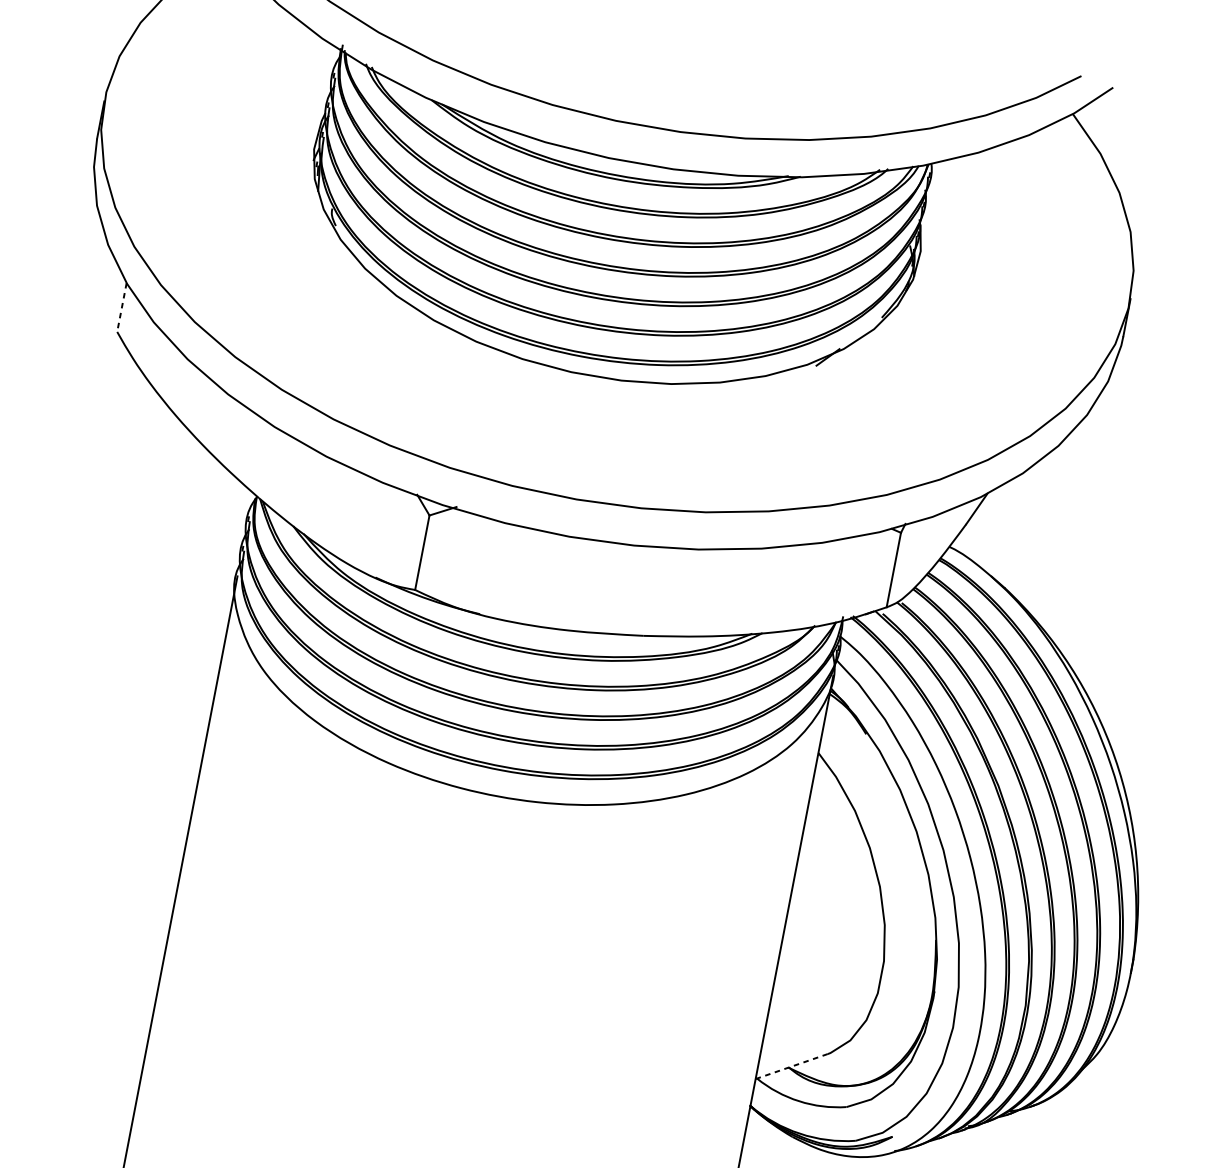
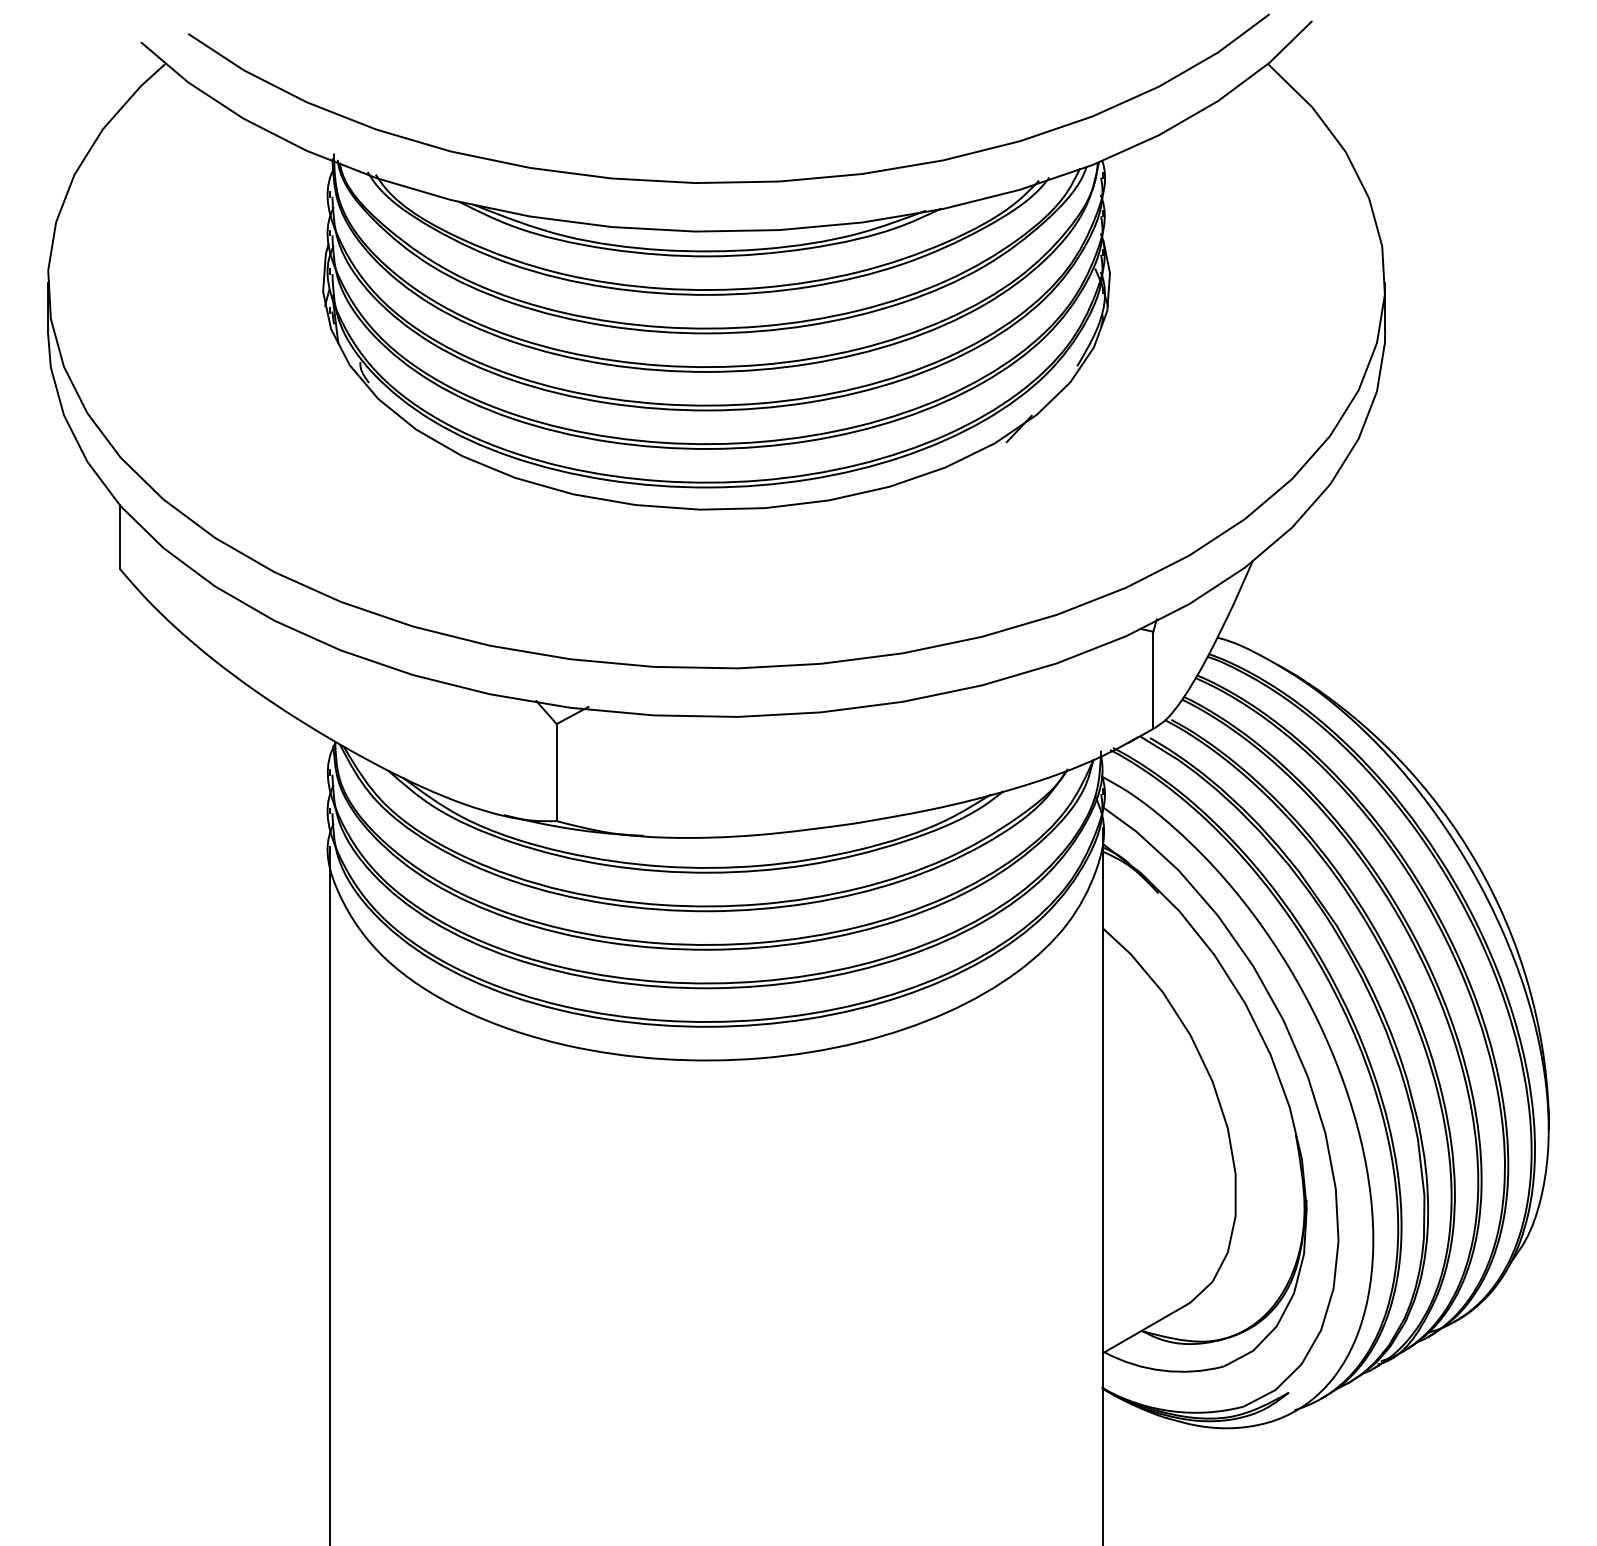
line: (121, 307) -> (119, 537), dashed -> solid
line: (792, 1066) -> (1145, 1328), dashed -> solid

